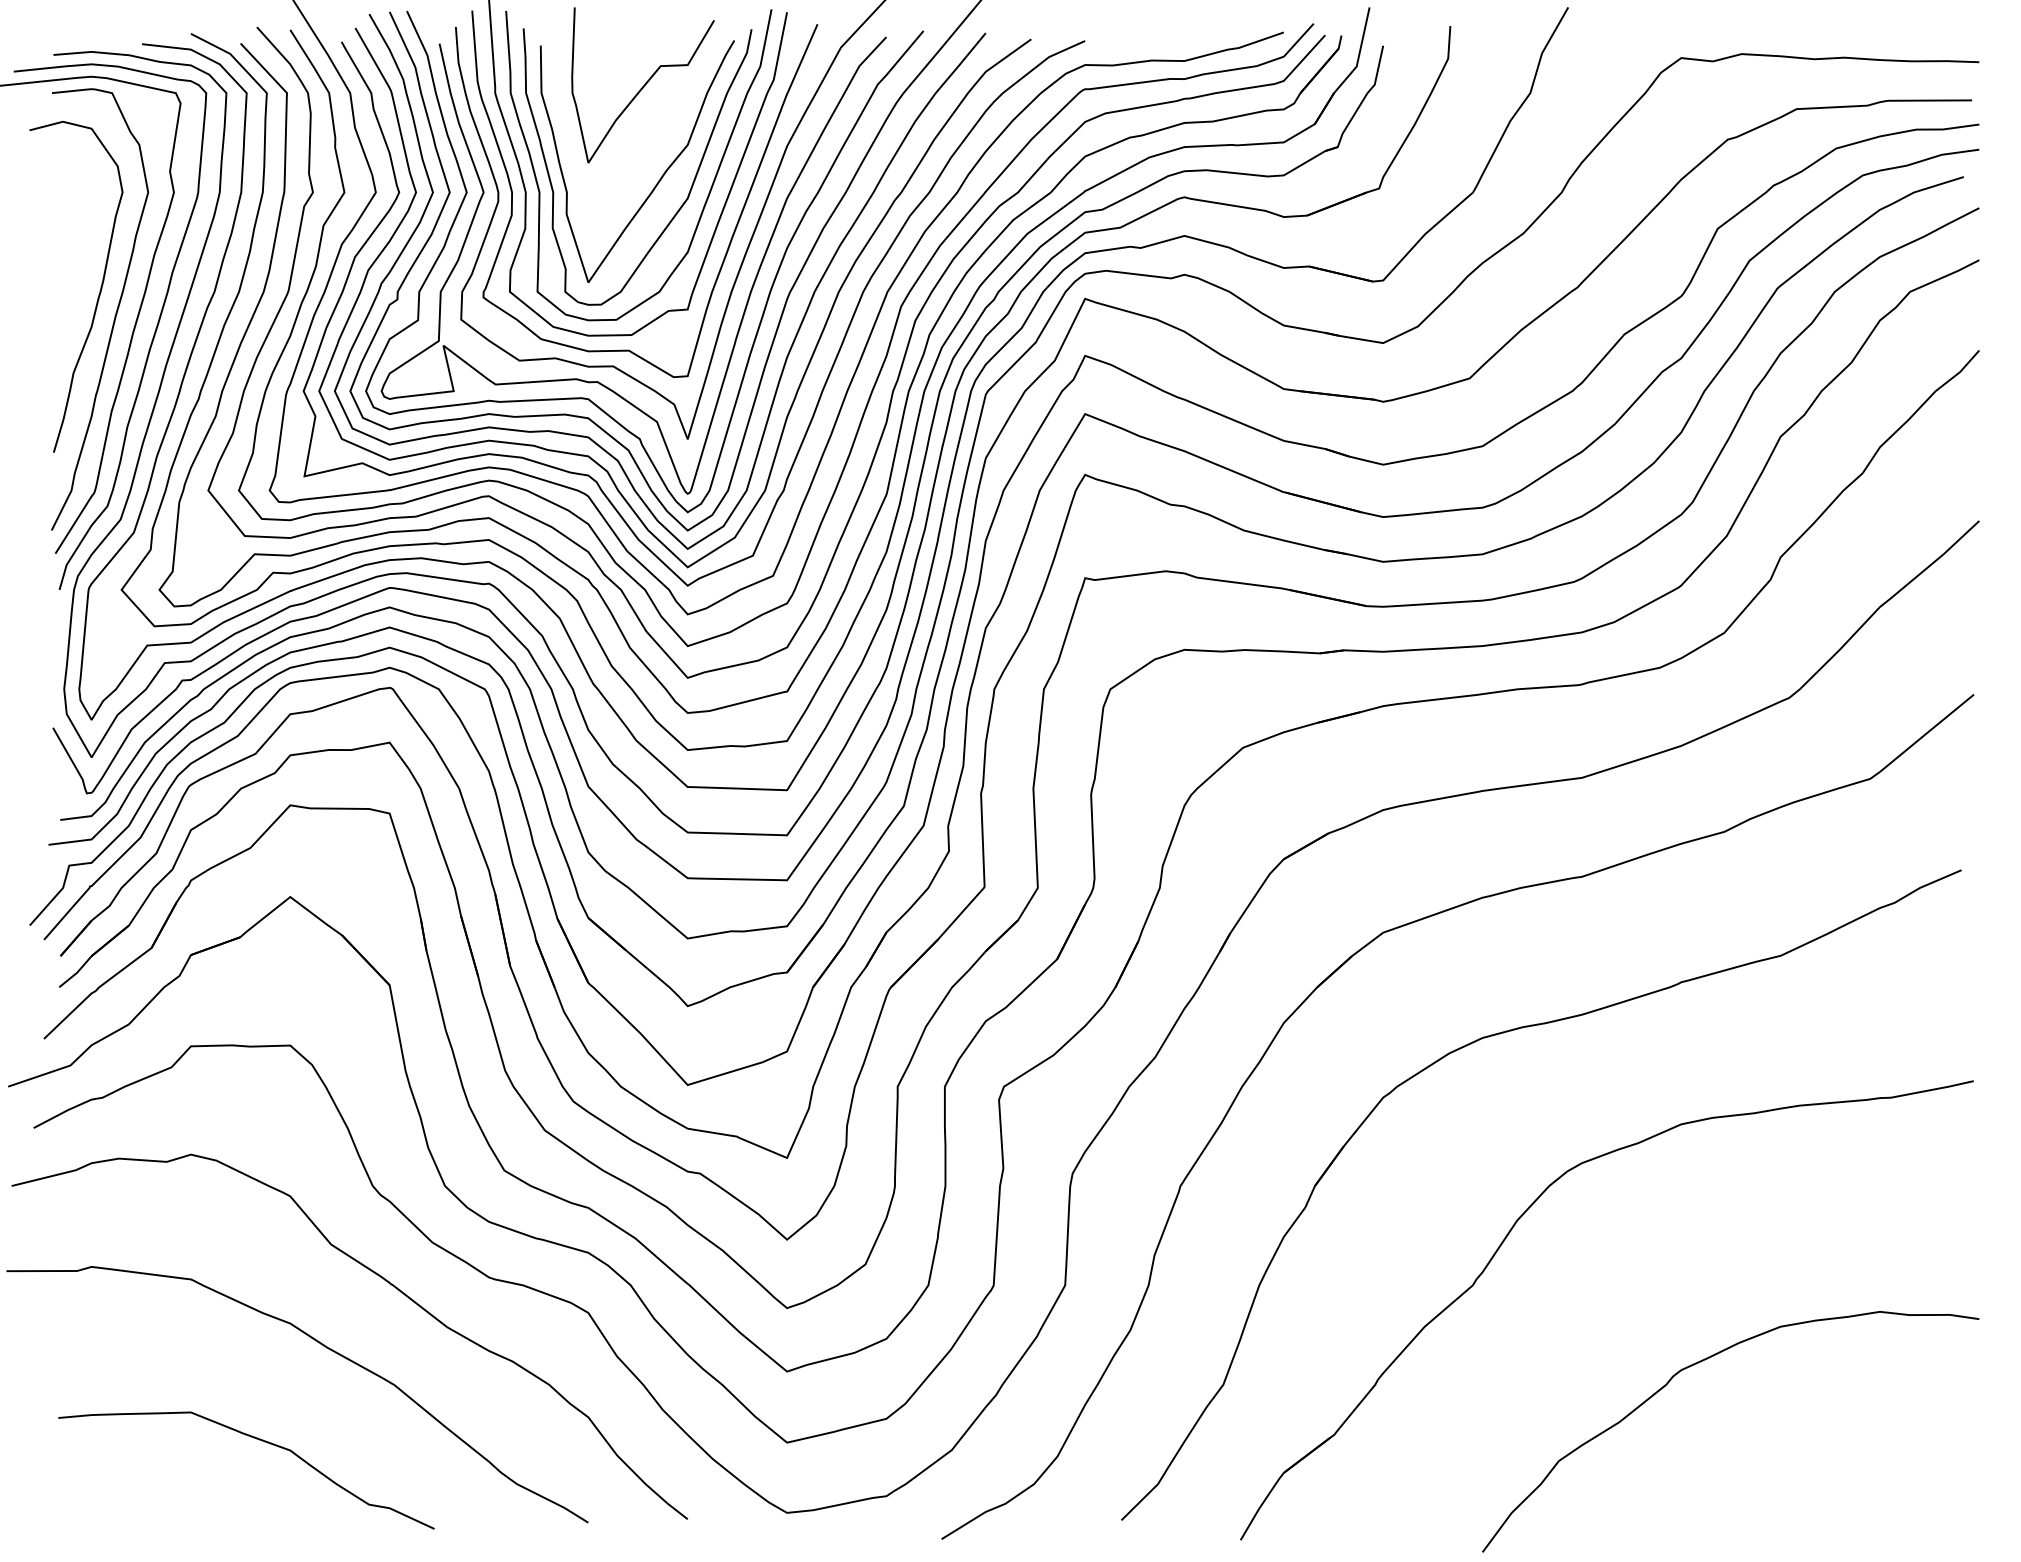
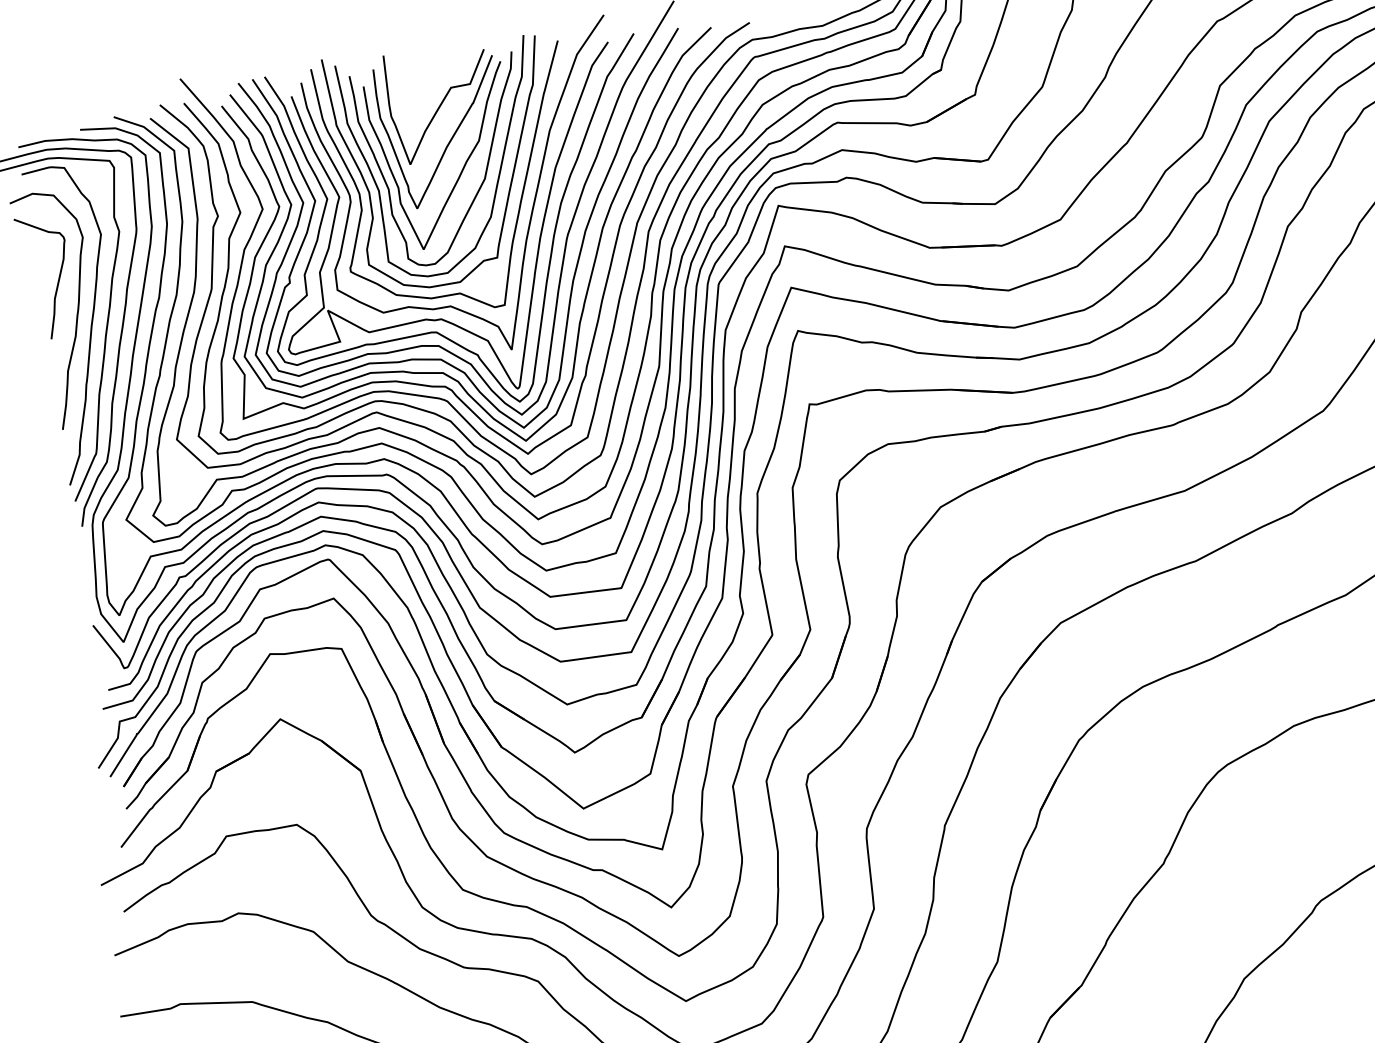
curve: (652, 132) -> (452, 135), added
curve: (80, 243) -> (58, 278), added

